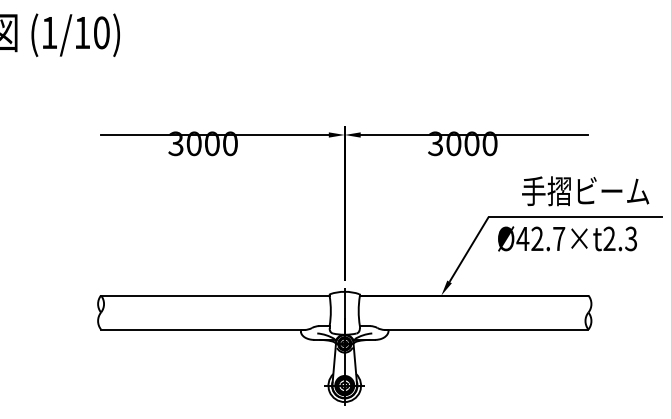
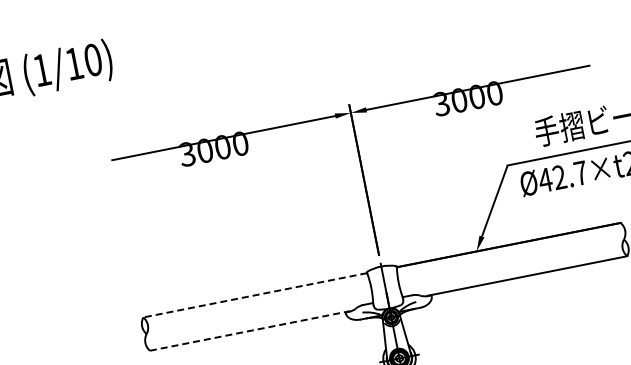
line: (214, 295) -> (254, 295), solid -> dashed
line: (203, 329) -> (250, 330), solid -> dashed

